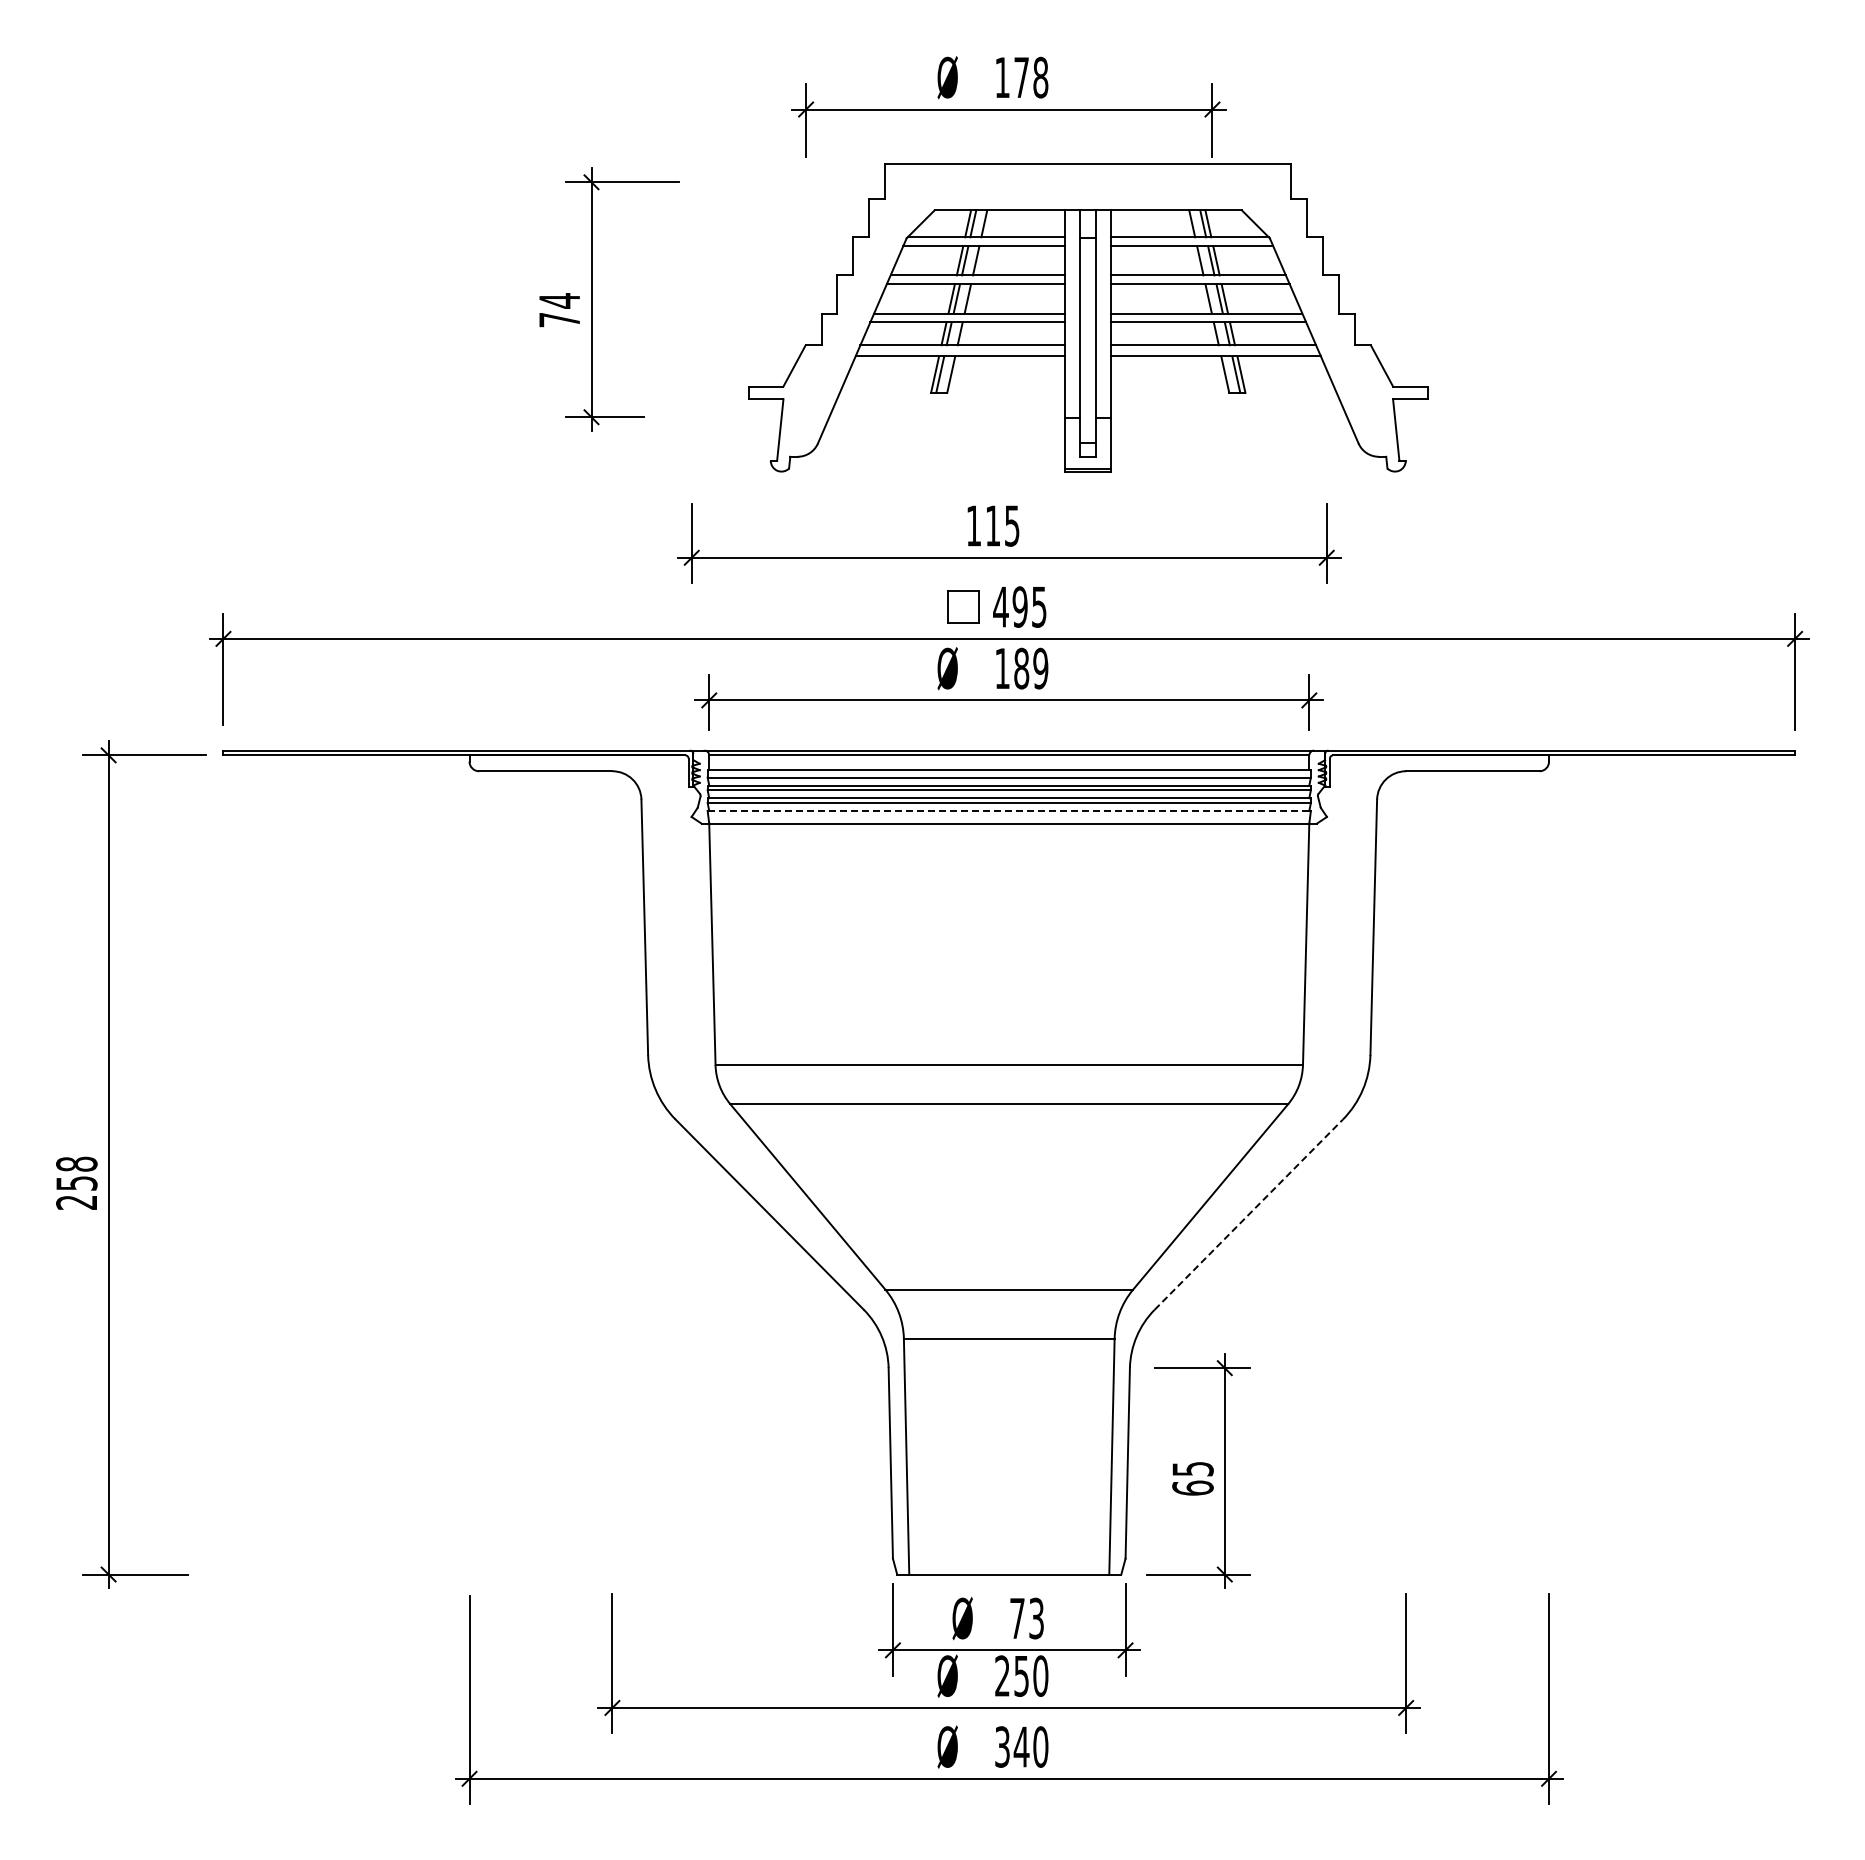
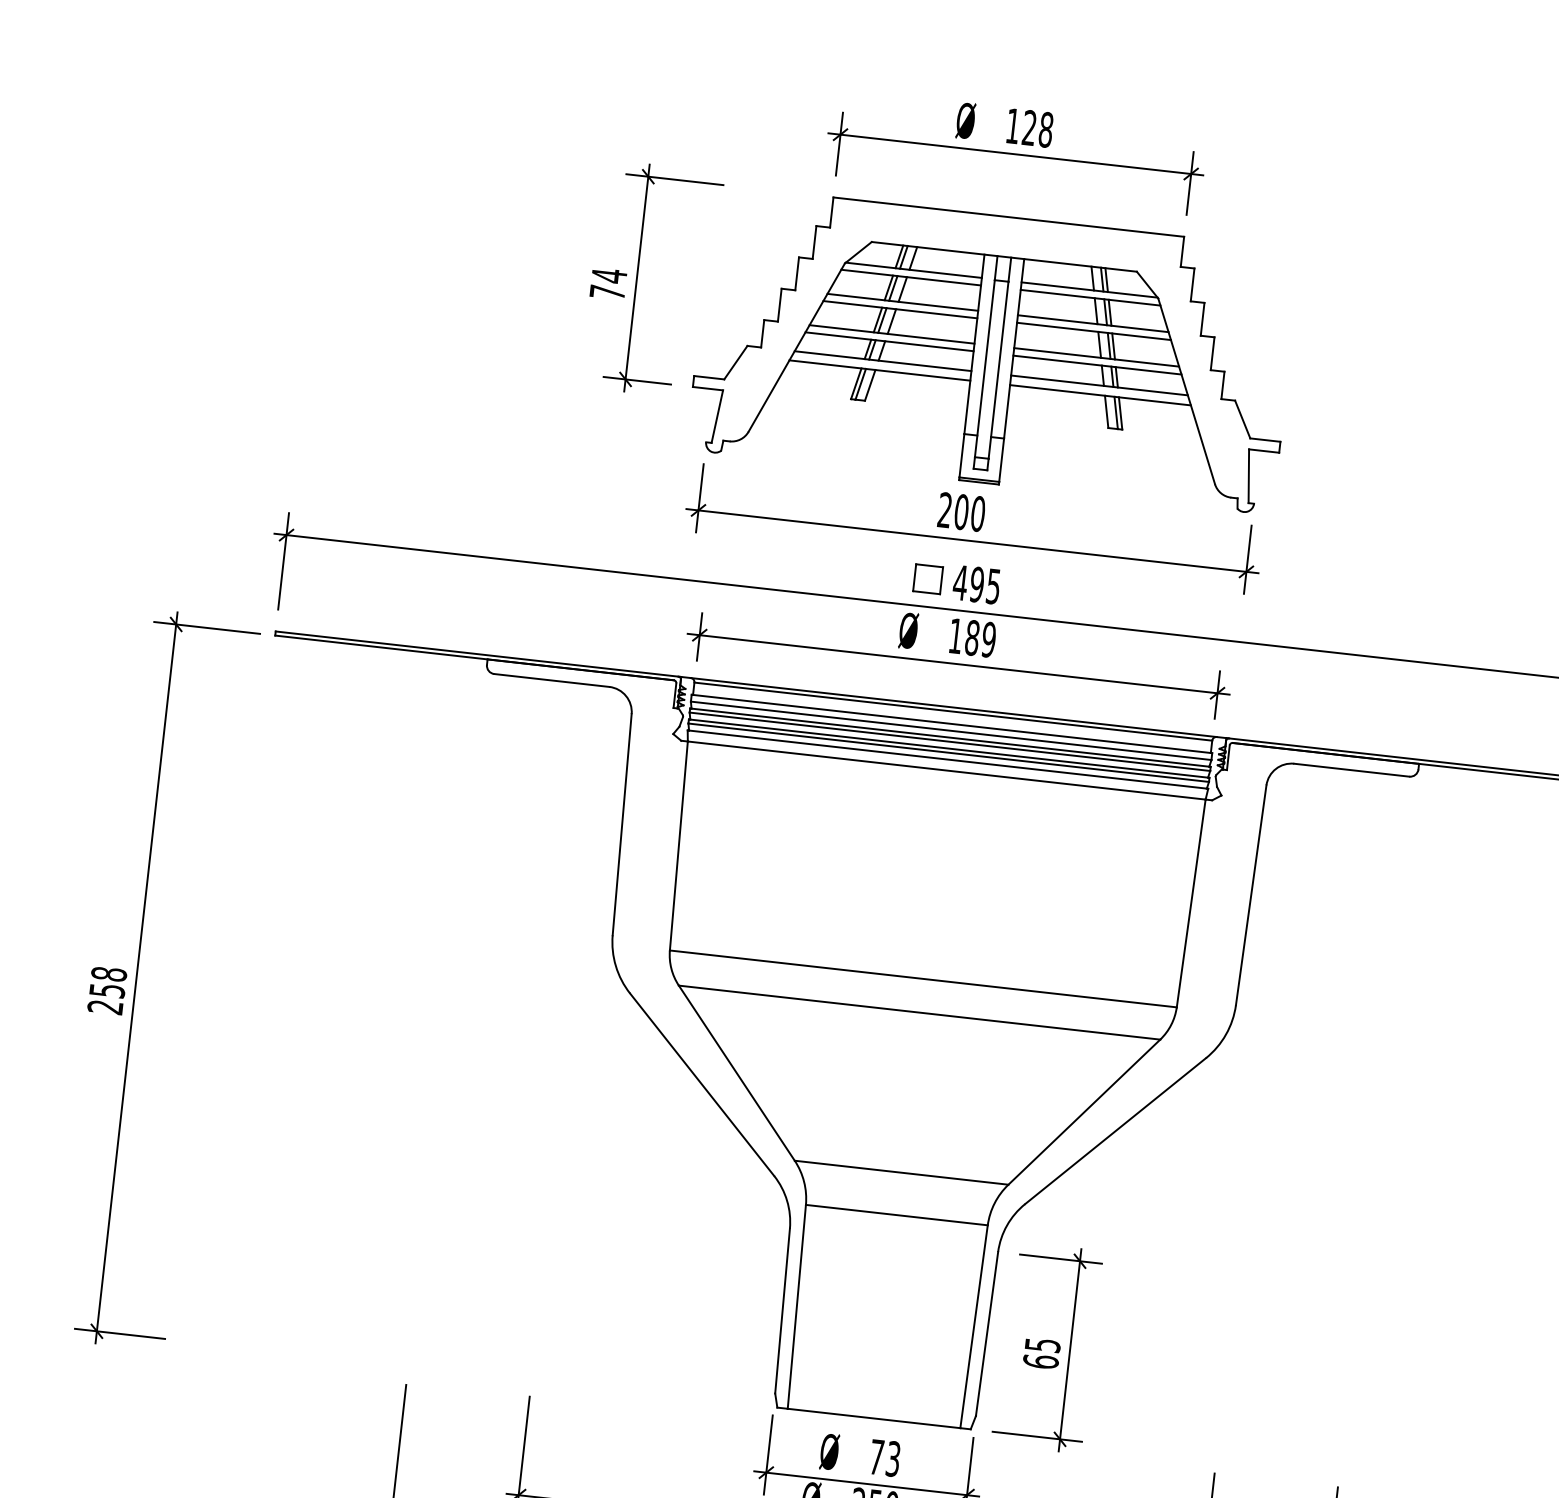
text: (1021, 76) -> (1029, 127), 178 -> 128
part: (1088, 317) -> (994, 349), moved
text: (992, 525) -> (961, 511), 115 -> 200
line: (1008, 810) -> (947, 759), dashed -> solid
line: (1248, 1214) -> (1115, 1130), dashed -> solid

